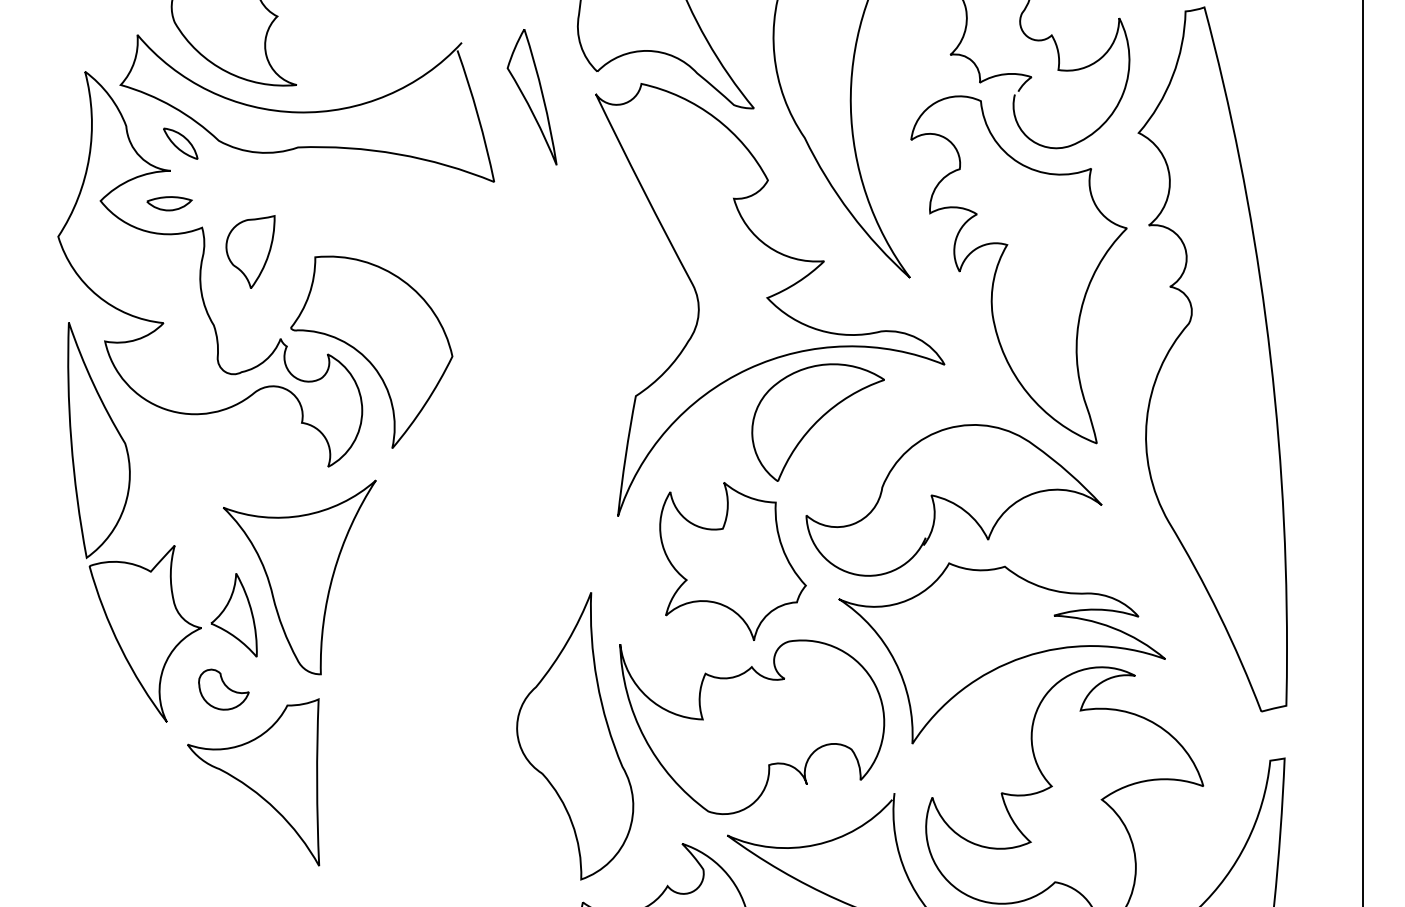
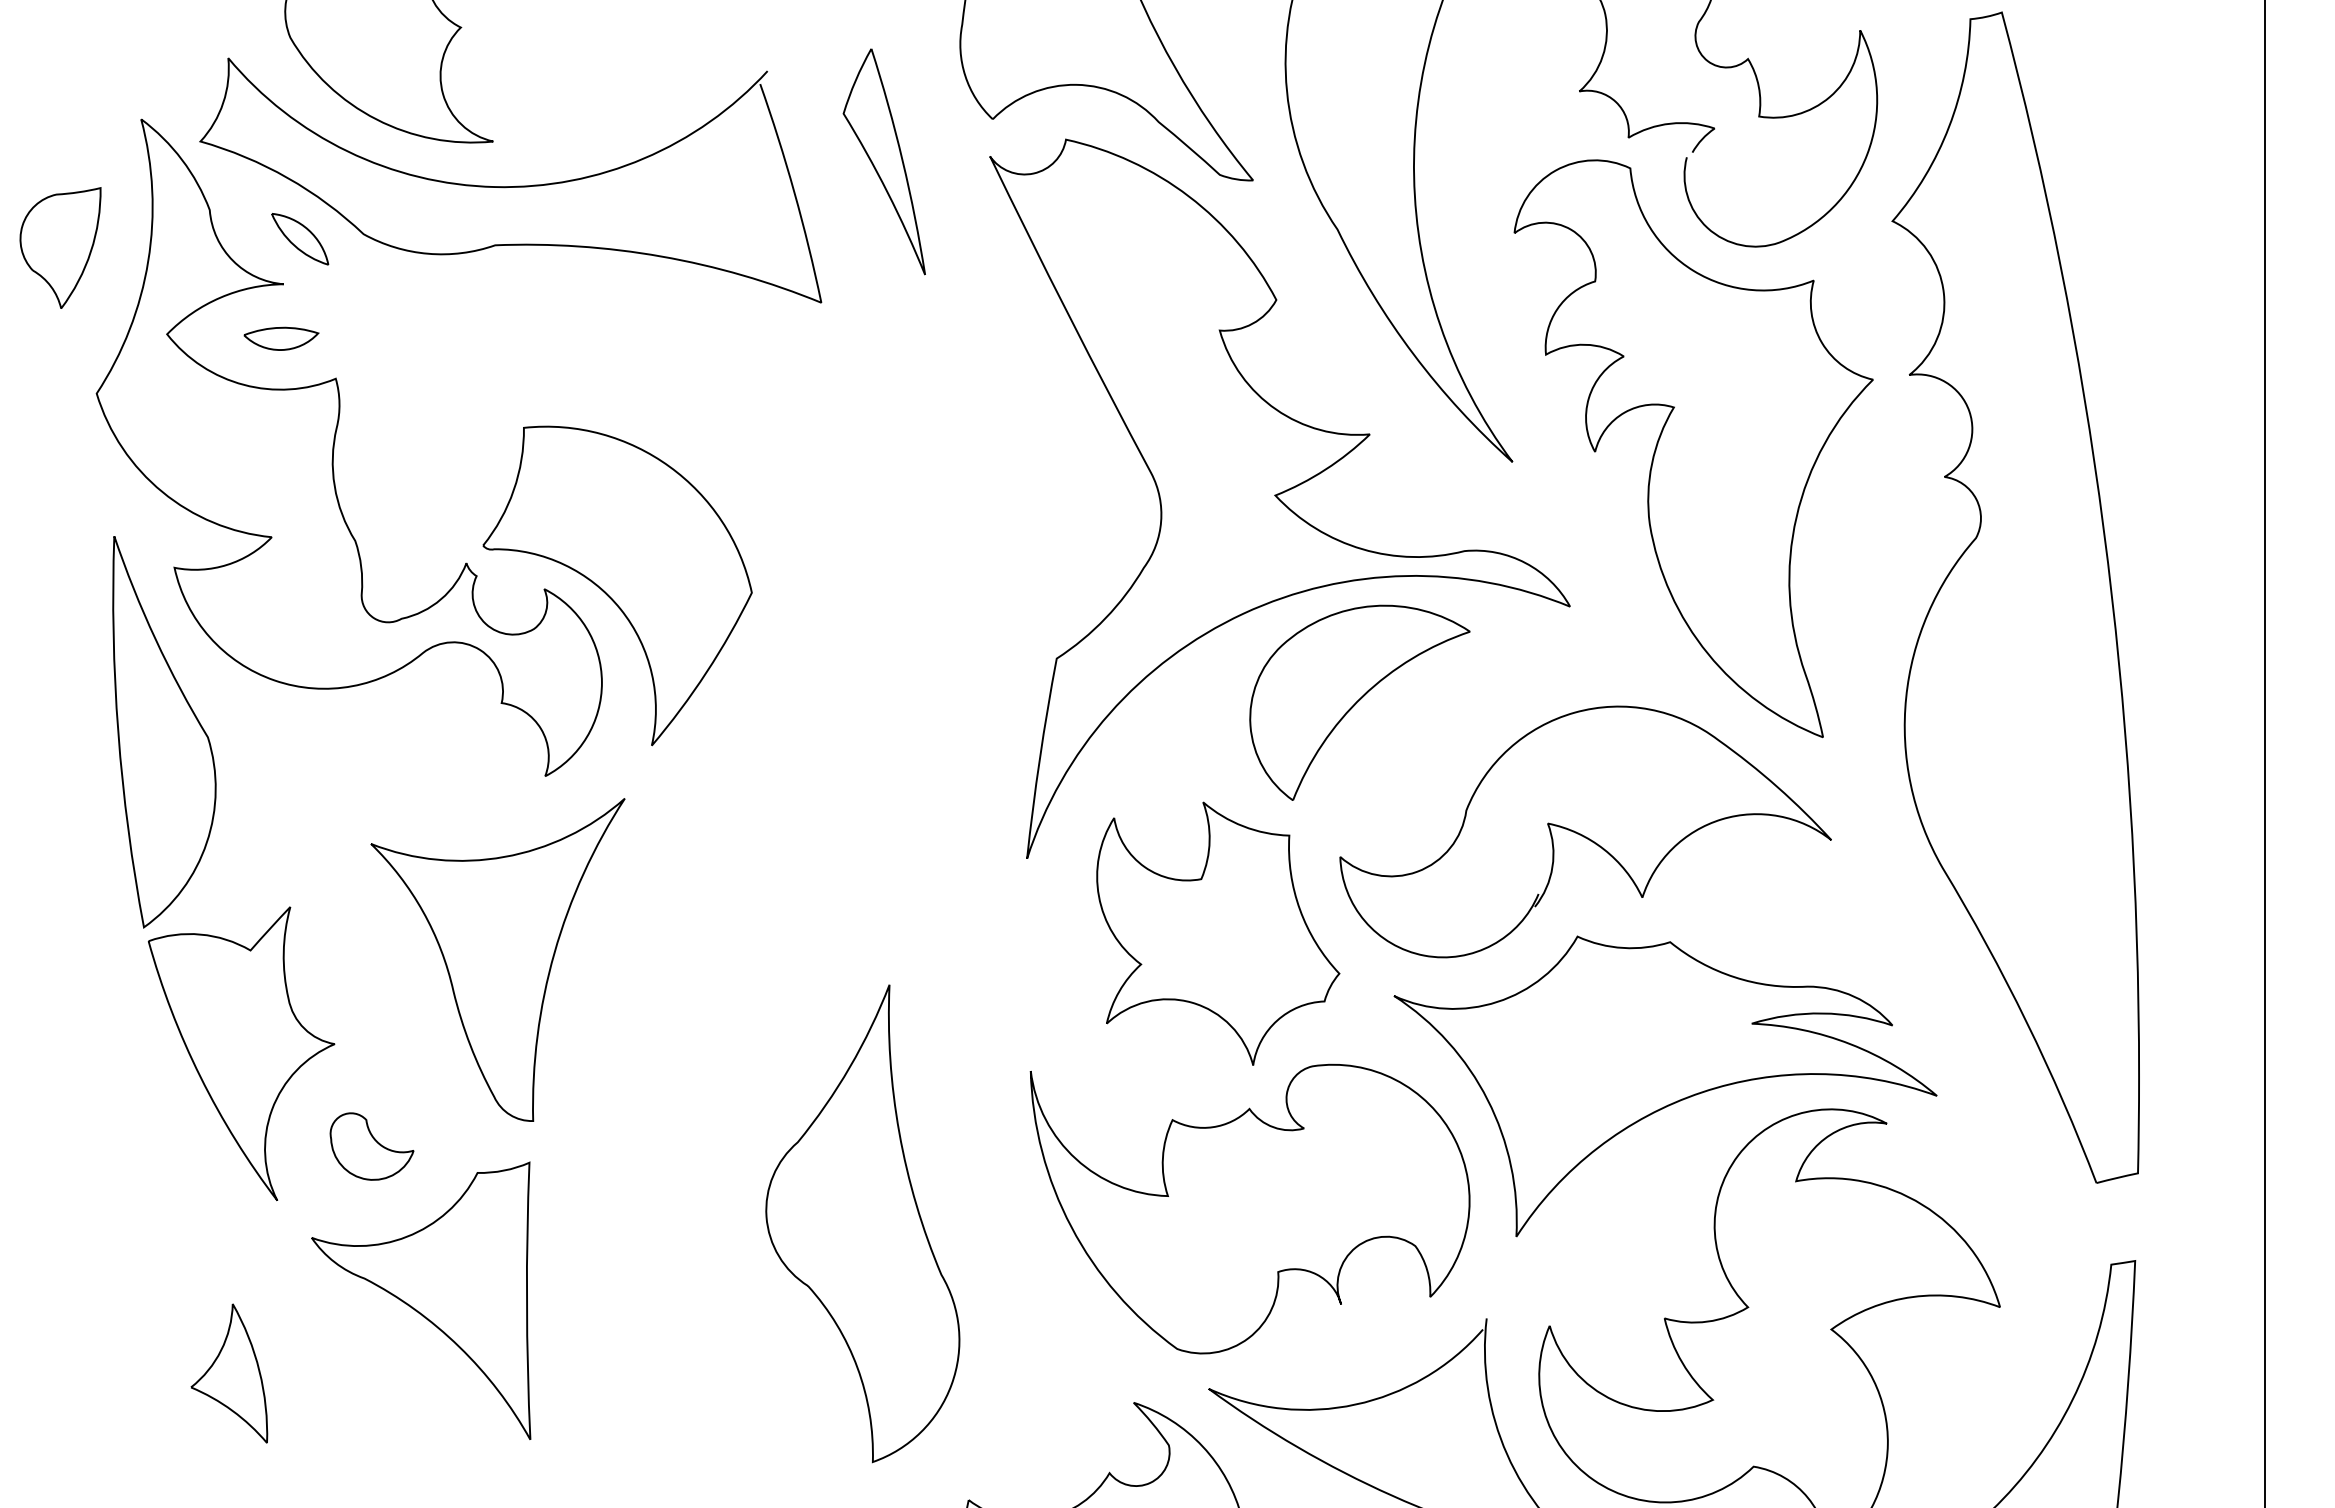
part: (250, 251) -> (60, 247), moved
part: (233, 615) -> (228, 1374), moved
part: (575, 736) -> (863, 1224), moved

